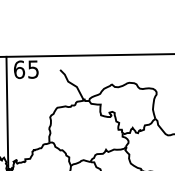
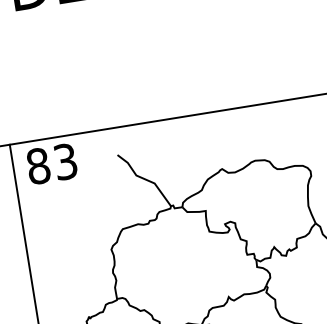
text: (26, 69) -> (52, 163), 65 -> 83

